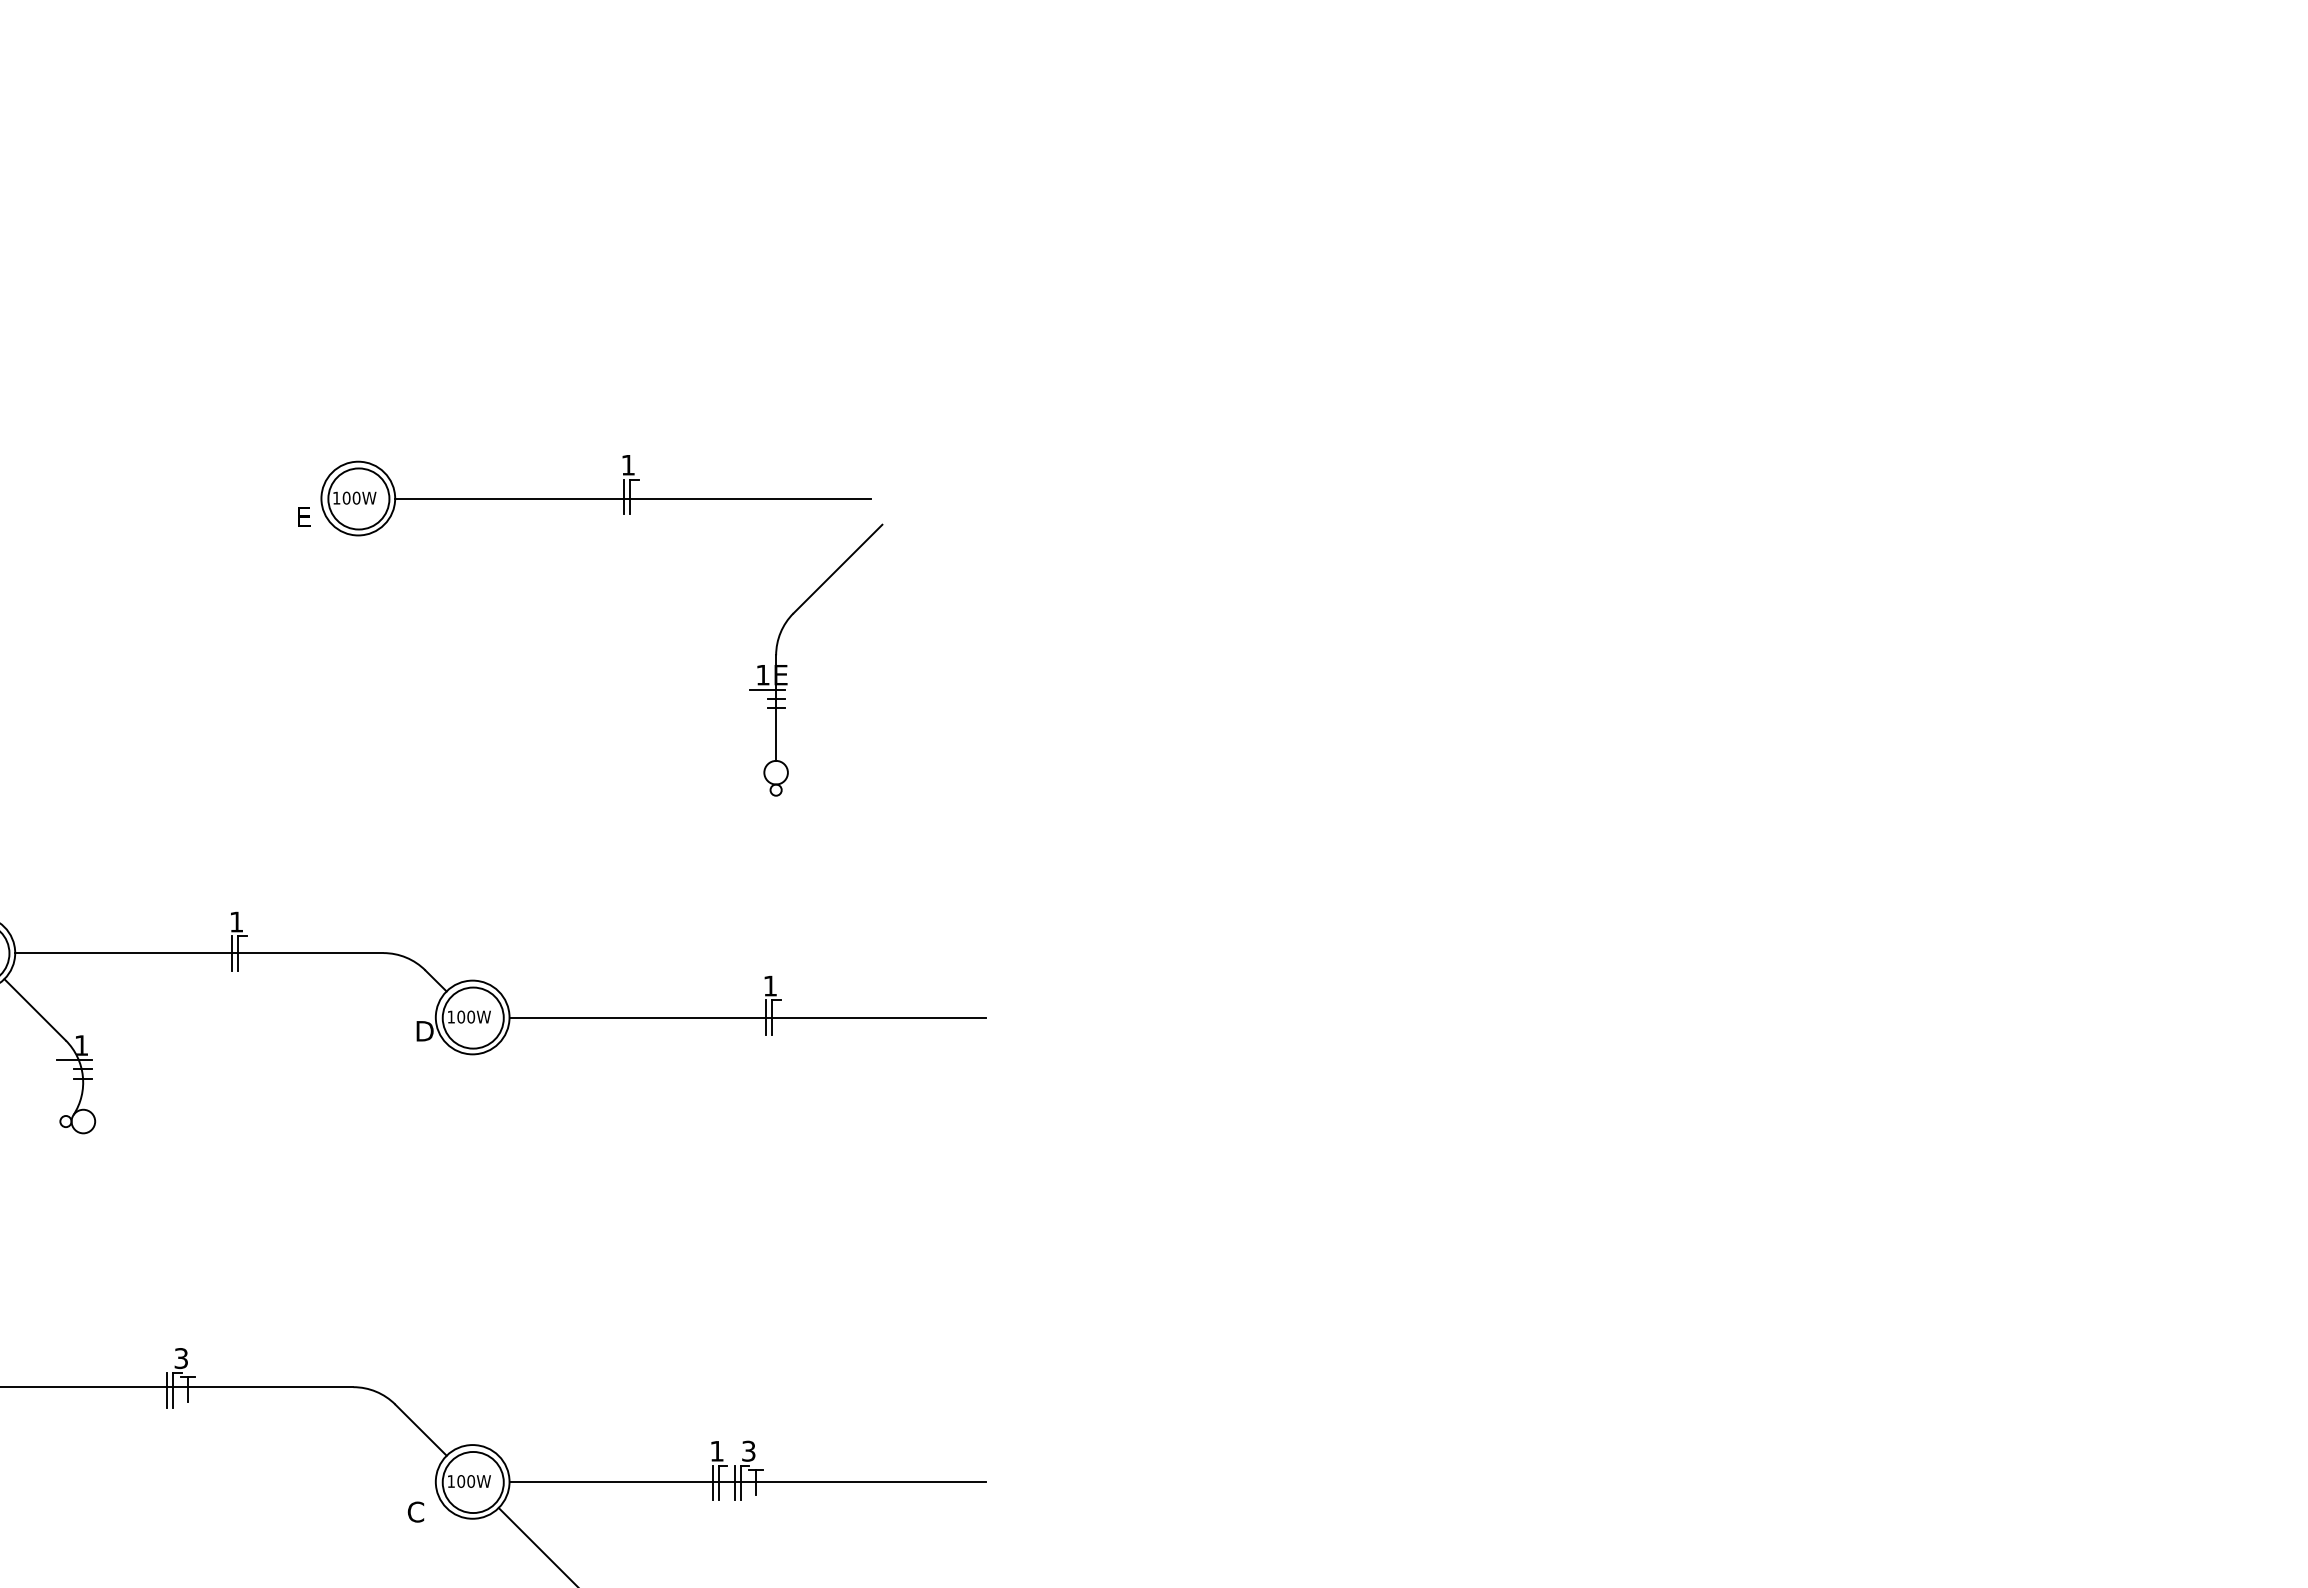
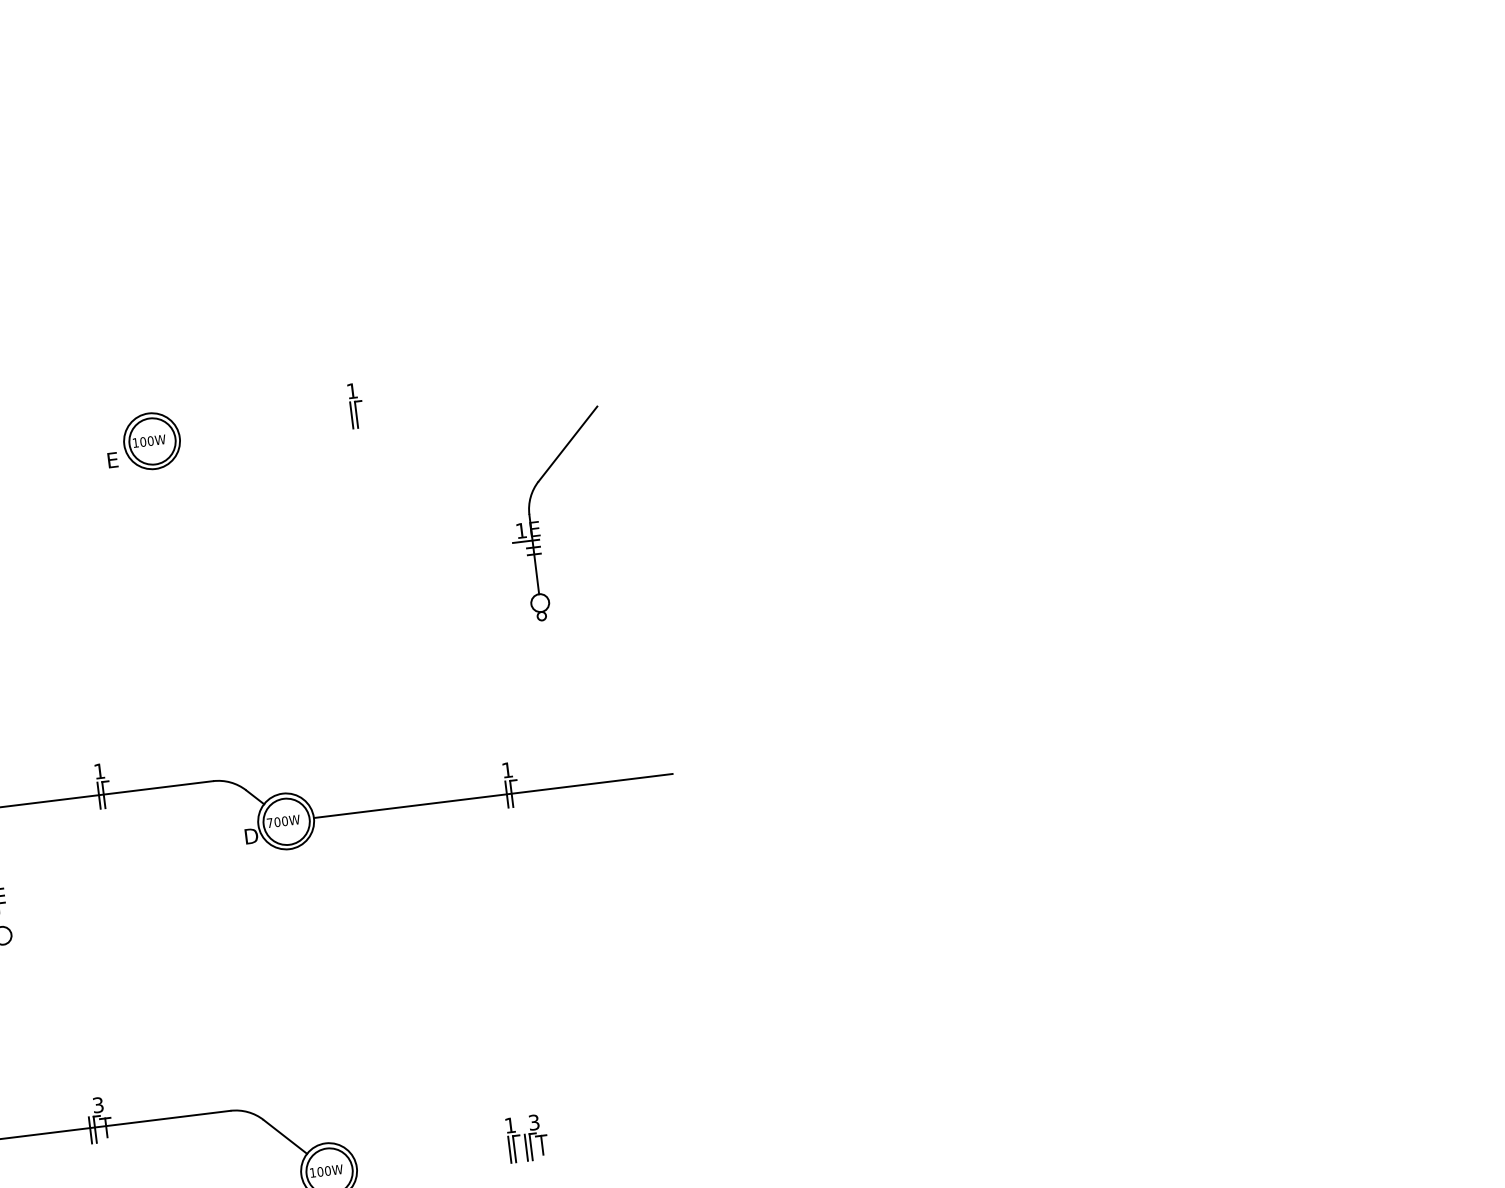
line: (633, 498) -> (359, 415), removed
part: (787, 665) -> (538, 521), moved
text: (450, 1016) -> (269, 822), 100W -> 700W
line: (747, 1481) -> (536, 1145), removed

